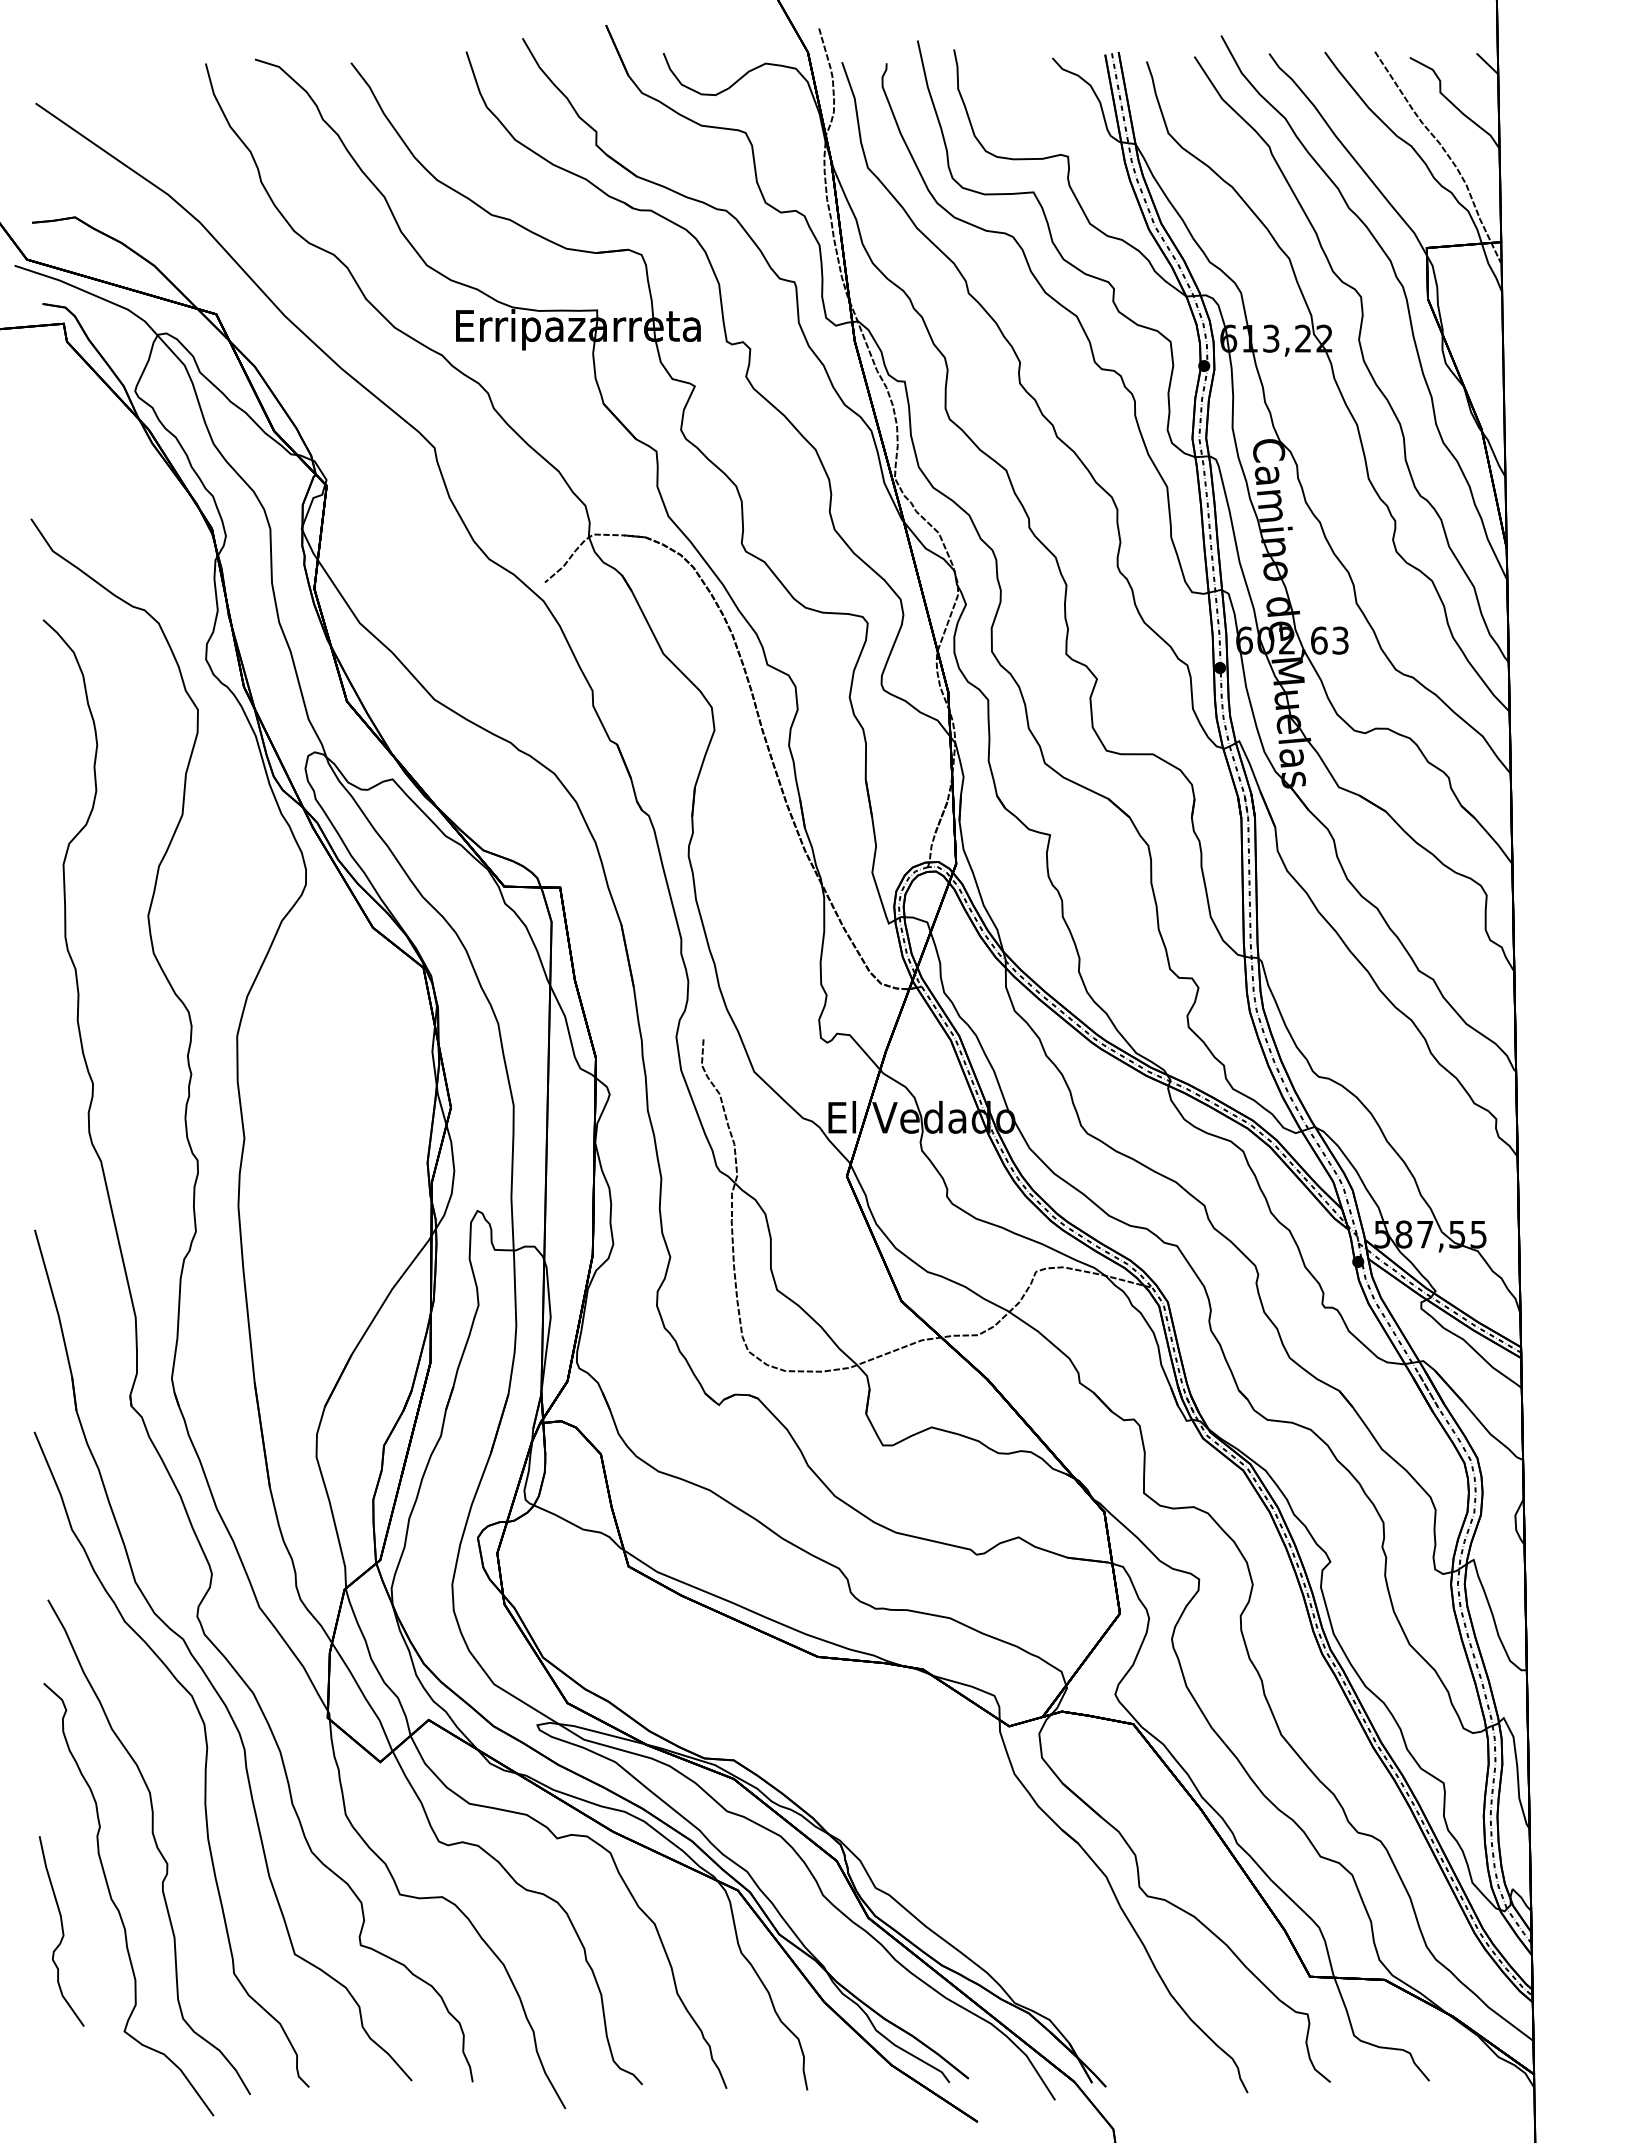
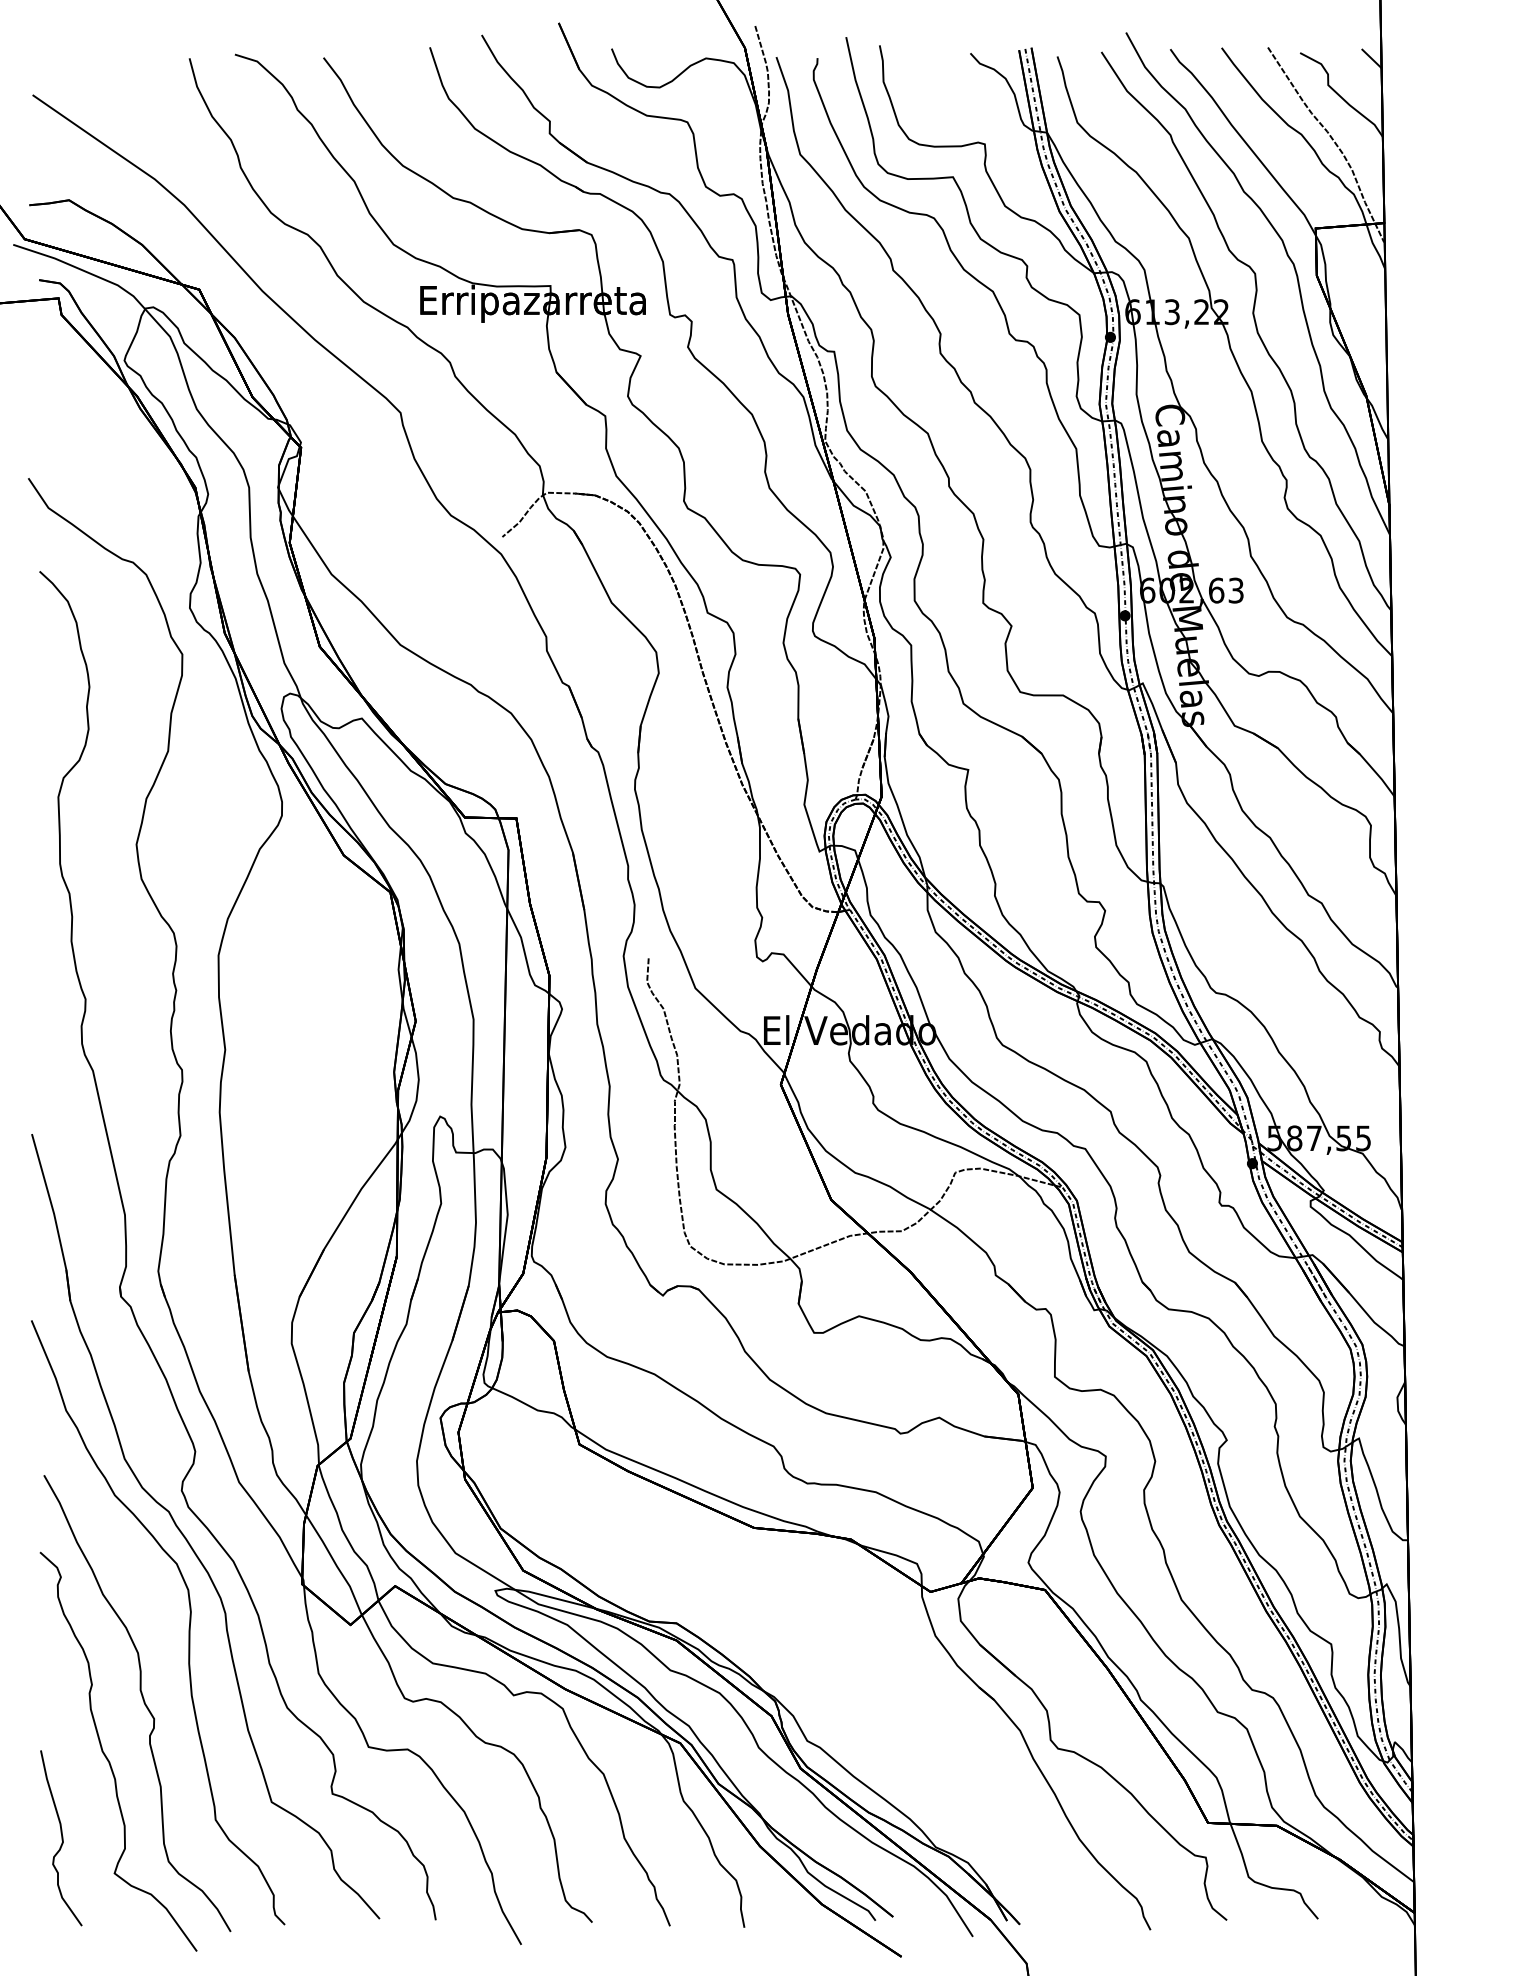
curve: (62, 1931) -> (62, 1838), moved

